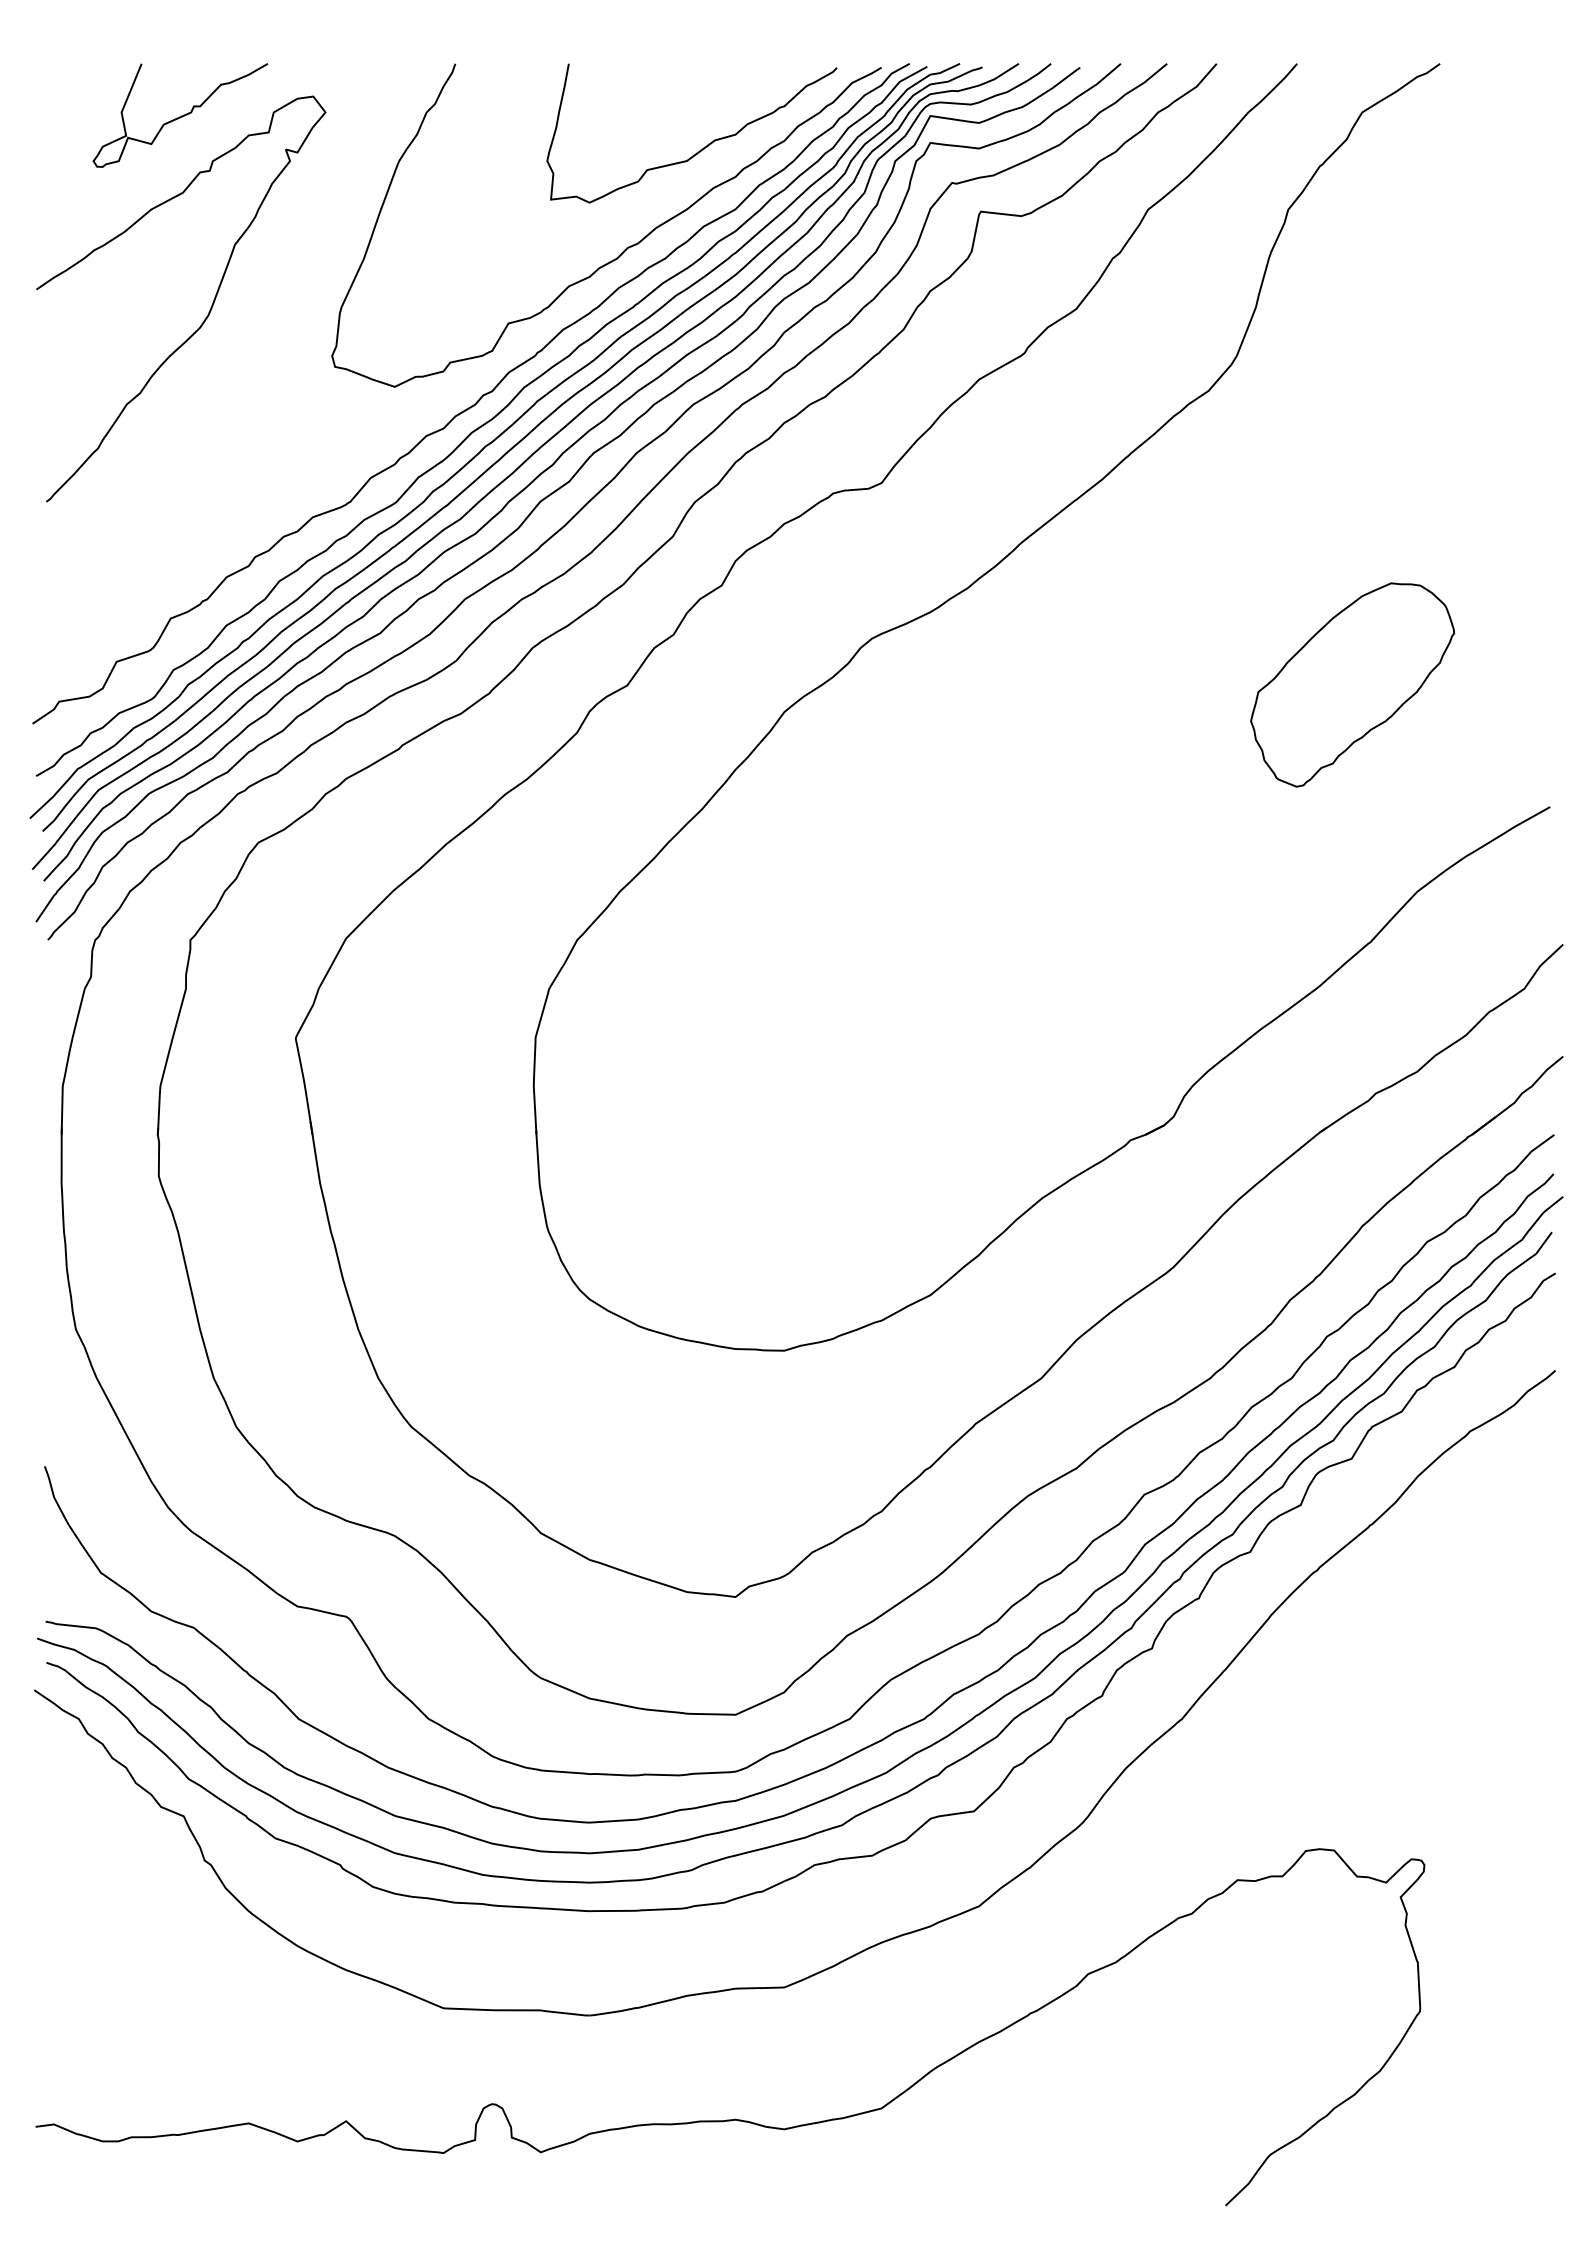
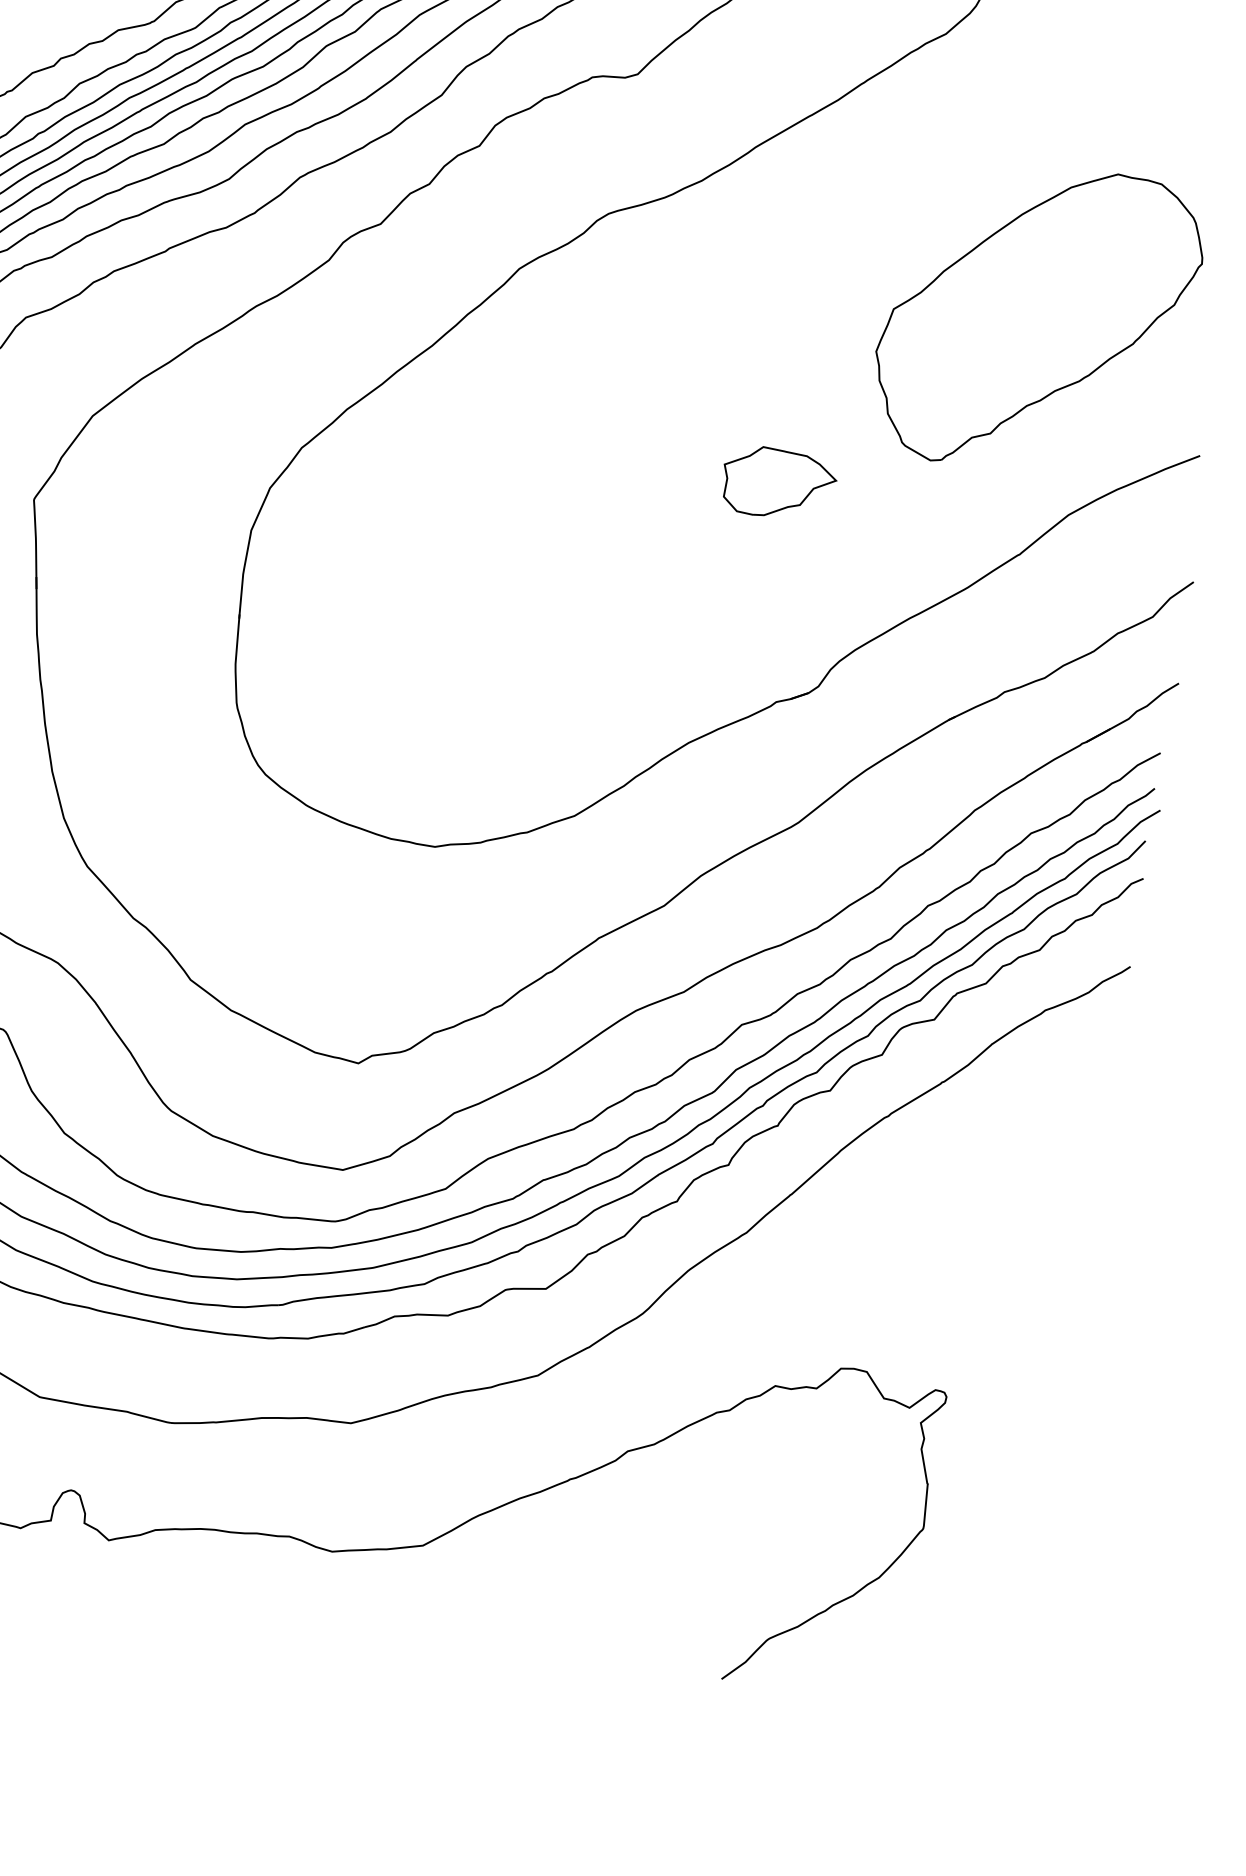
part: (1352, 684) -> (1037, 318), size x1.67
part: (1098, 903) -> (778, 483), added

